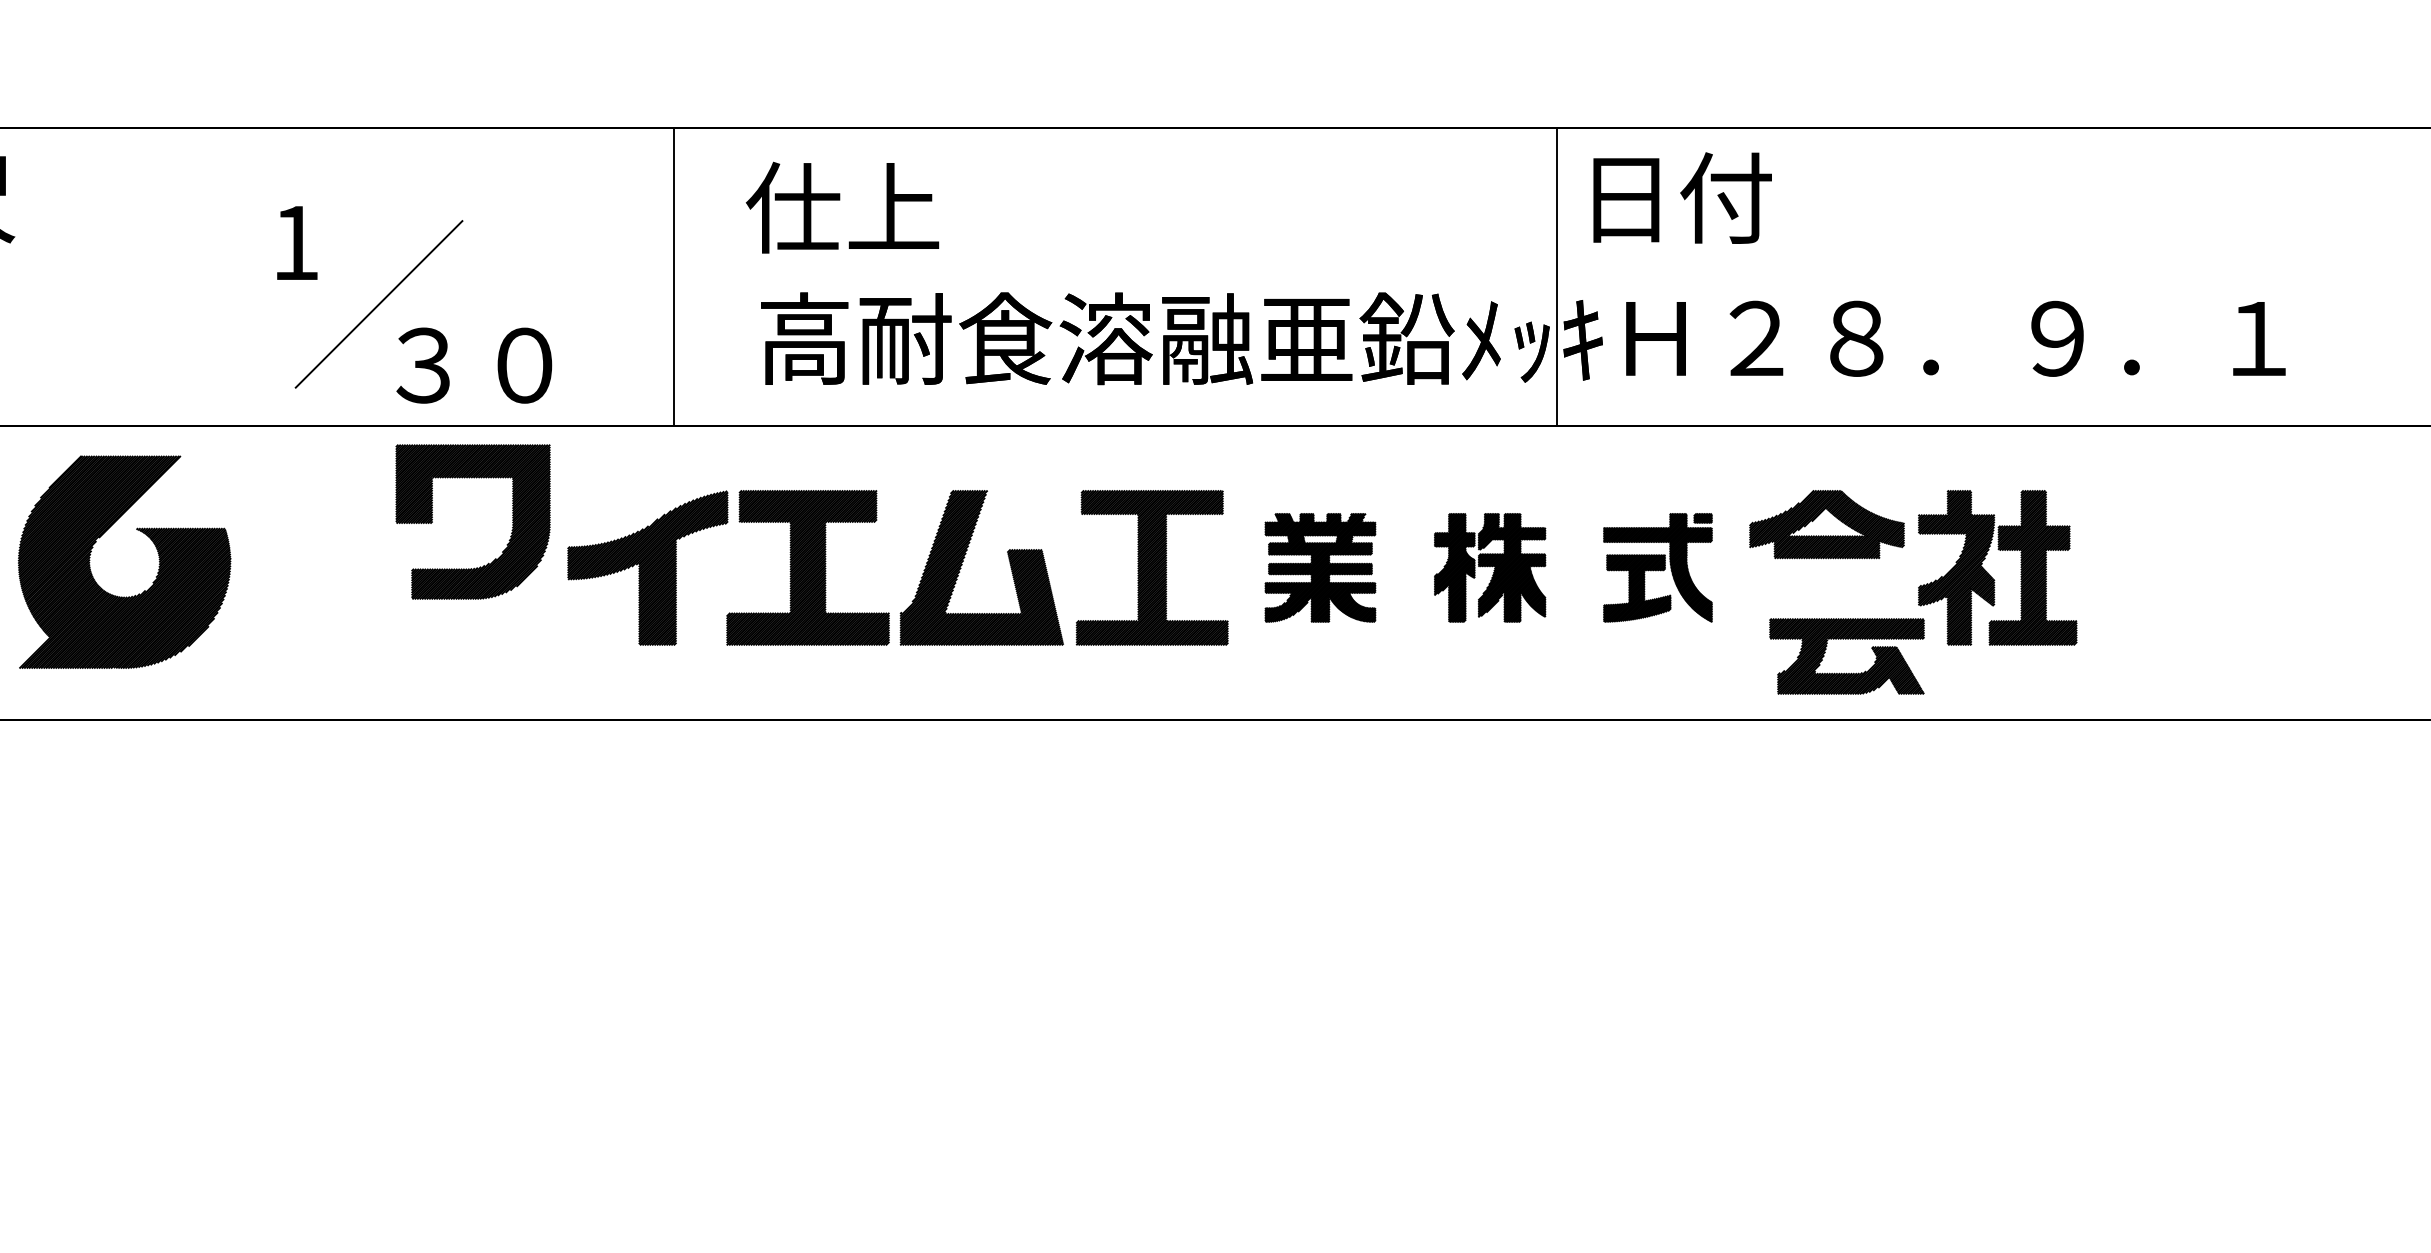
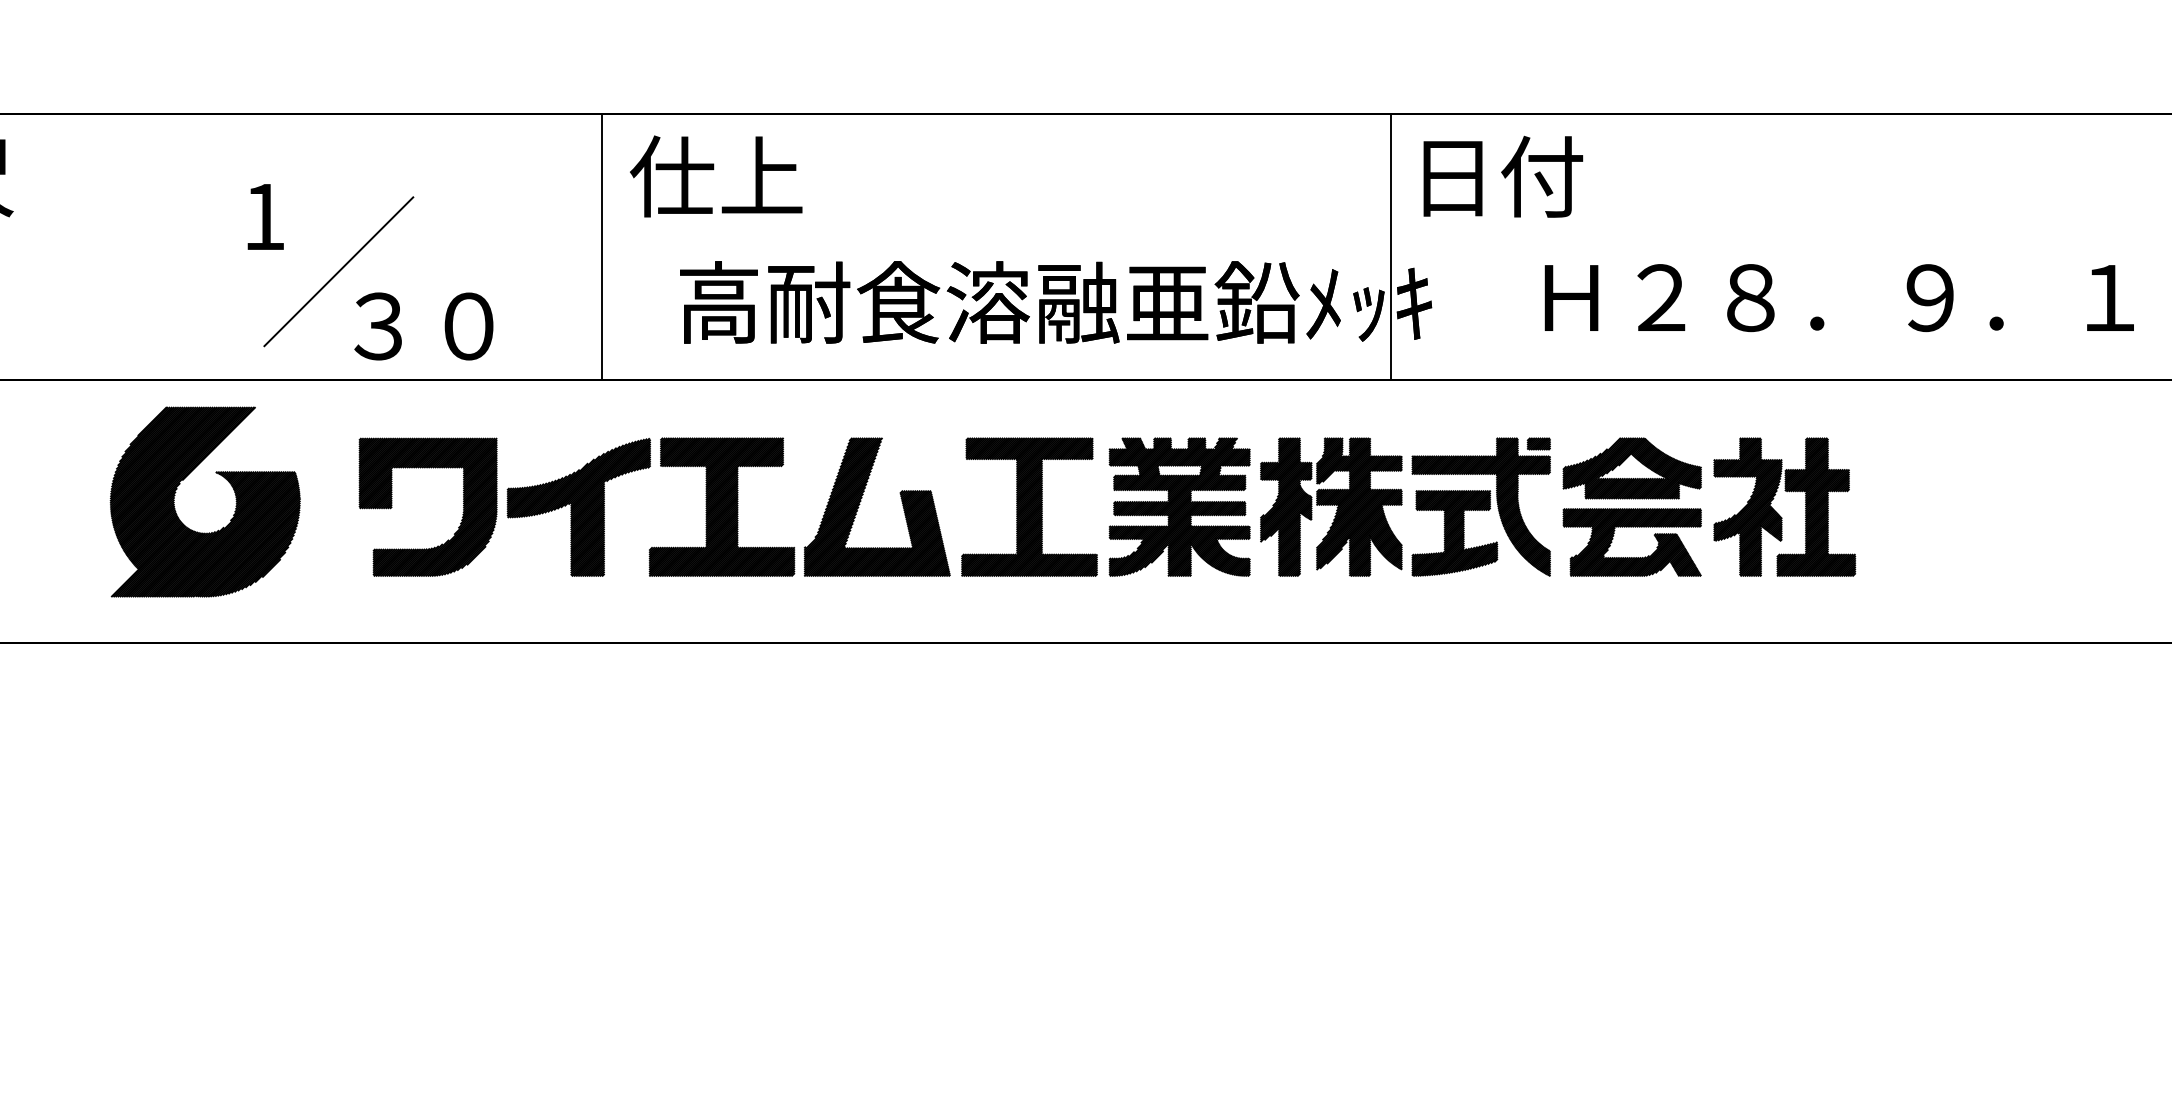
text: (842, 207) -> (716, 176), moved
text: (1955, 338) -> (1839, 297), moved
part: (432, 521) -> (391, 506), moved
part: (144, 534) -> (223, 477), moved
part: (1320, 567) -> (1179, 506), size x1.43
part: (1489, 567) -> (1330, 506), size x1.43
part: (1657, 567) -> (1480, 506), size x1.43
part: (1846, 672) -> (1631, 556), moved

